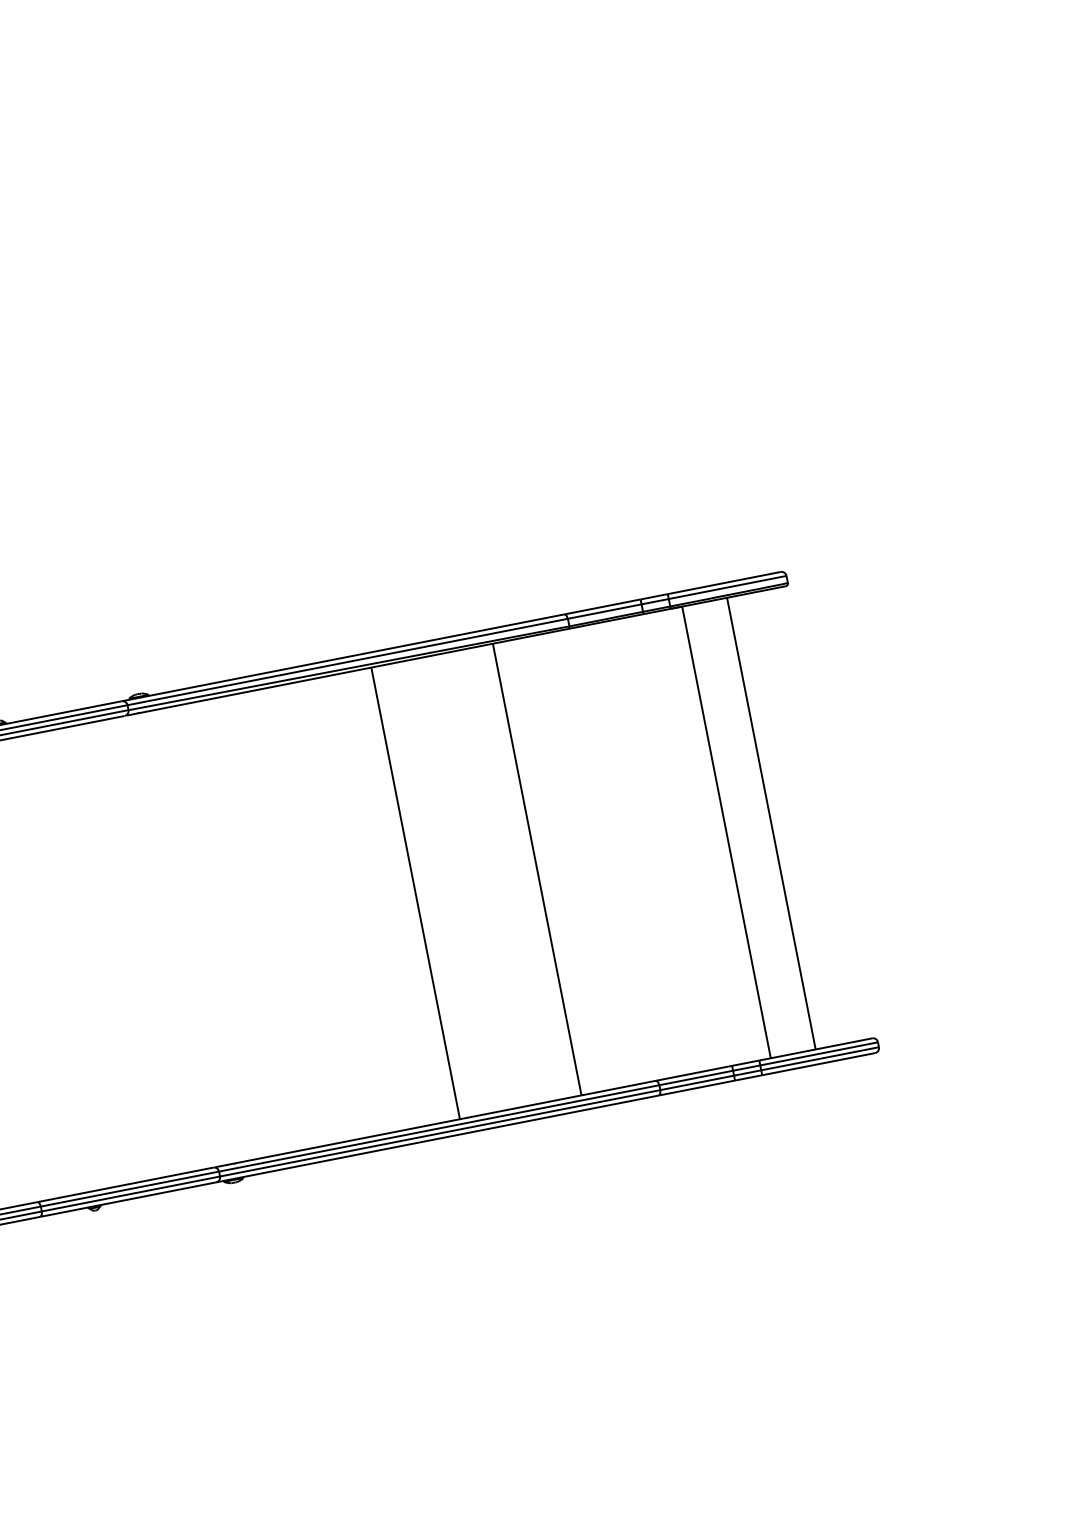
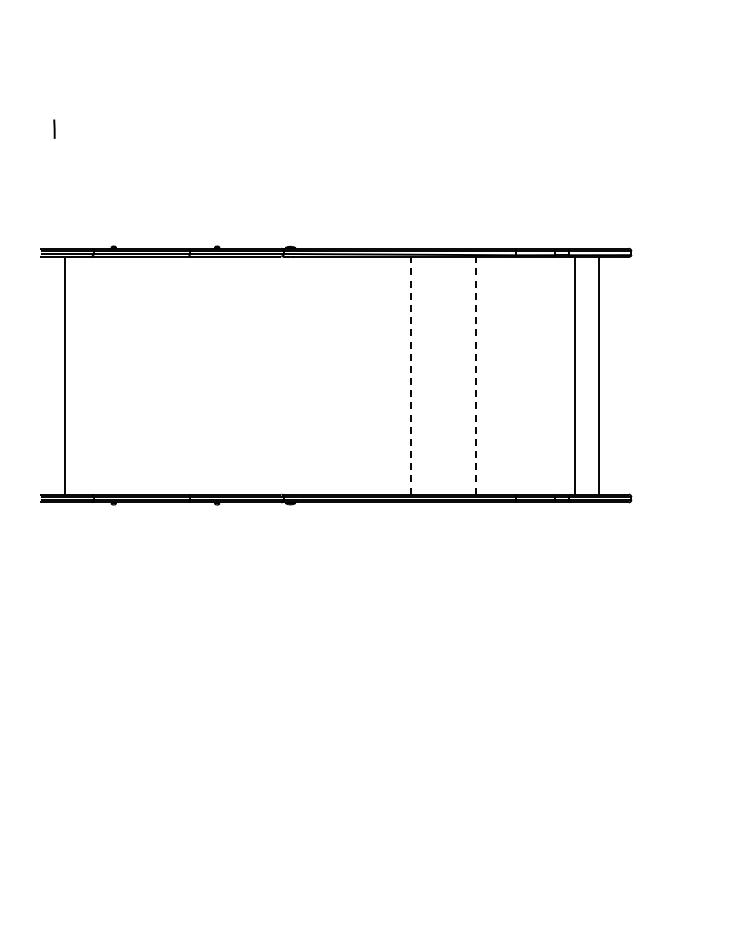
line: (537, 869) -> (475, 375), solid -> dashed
line: (415, 893) -> (411, 375), solid -> dashed

